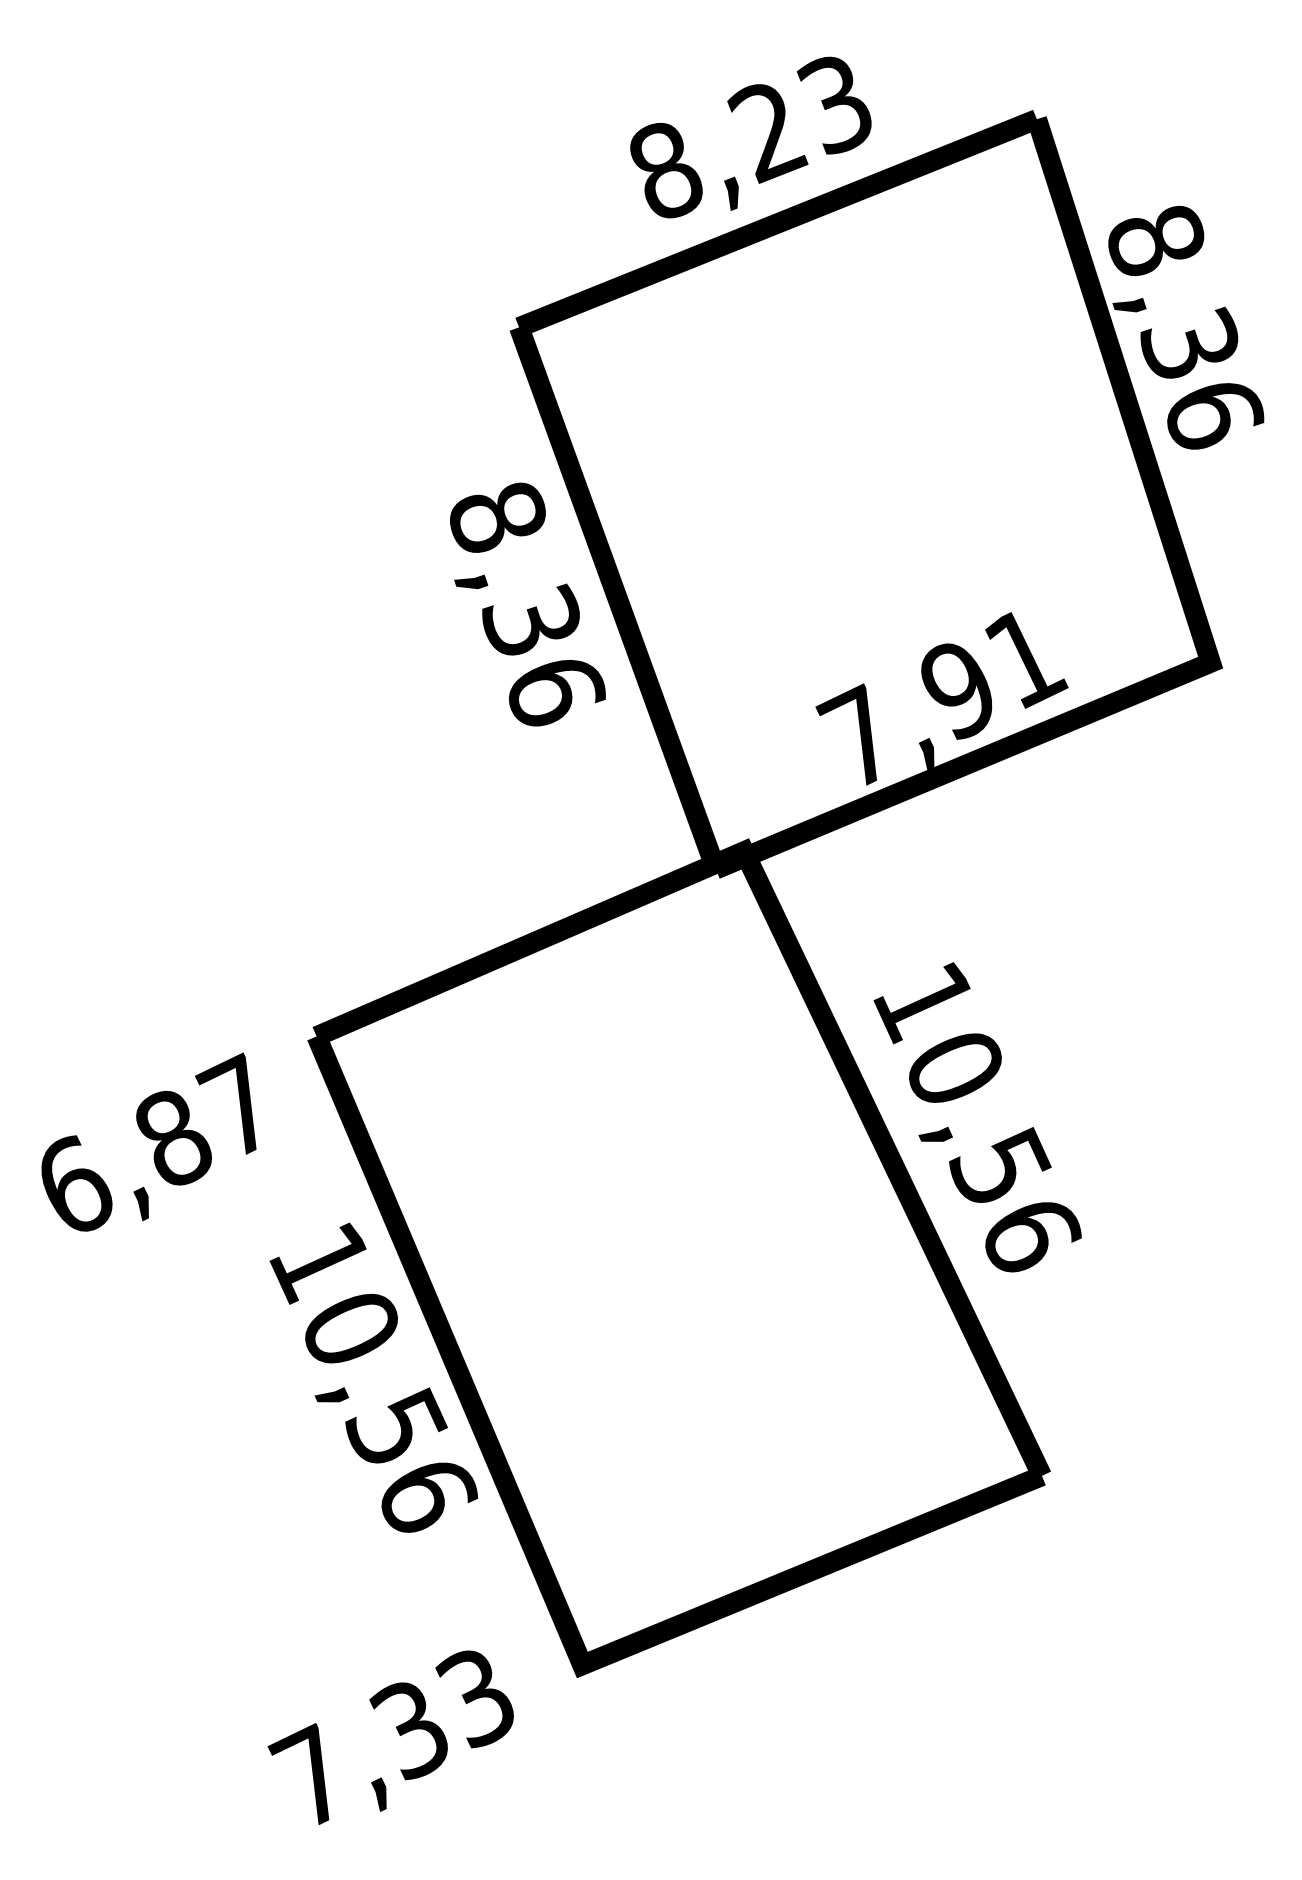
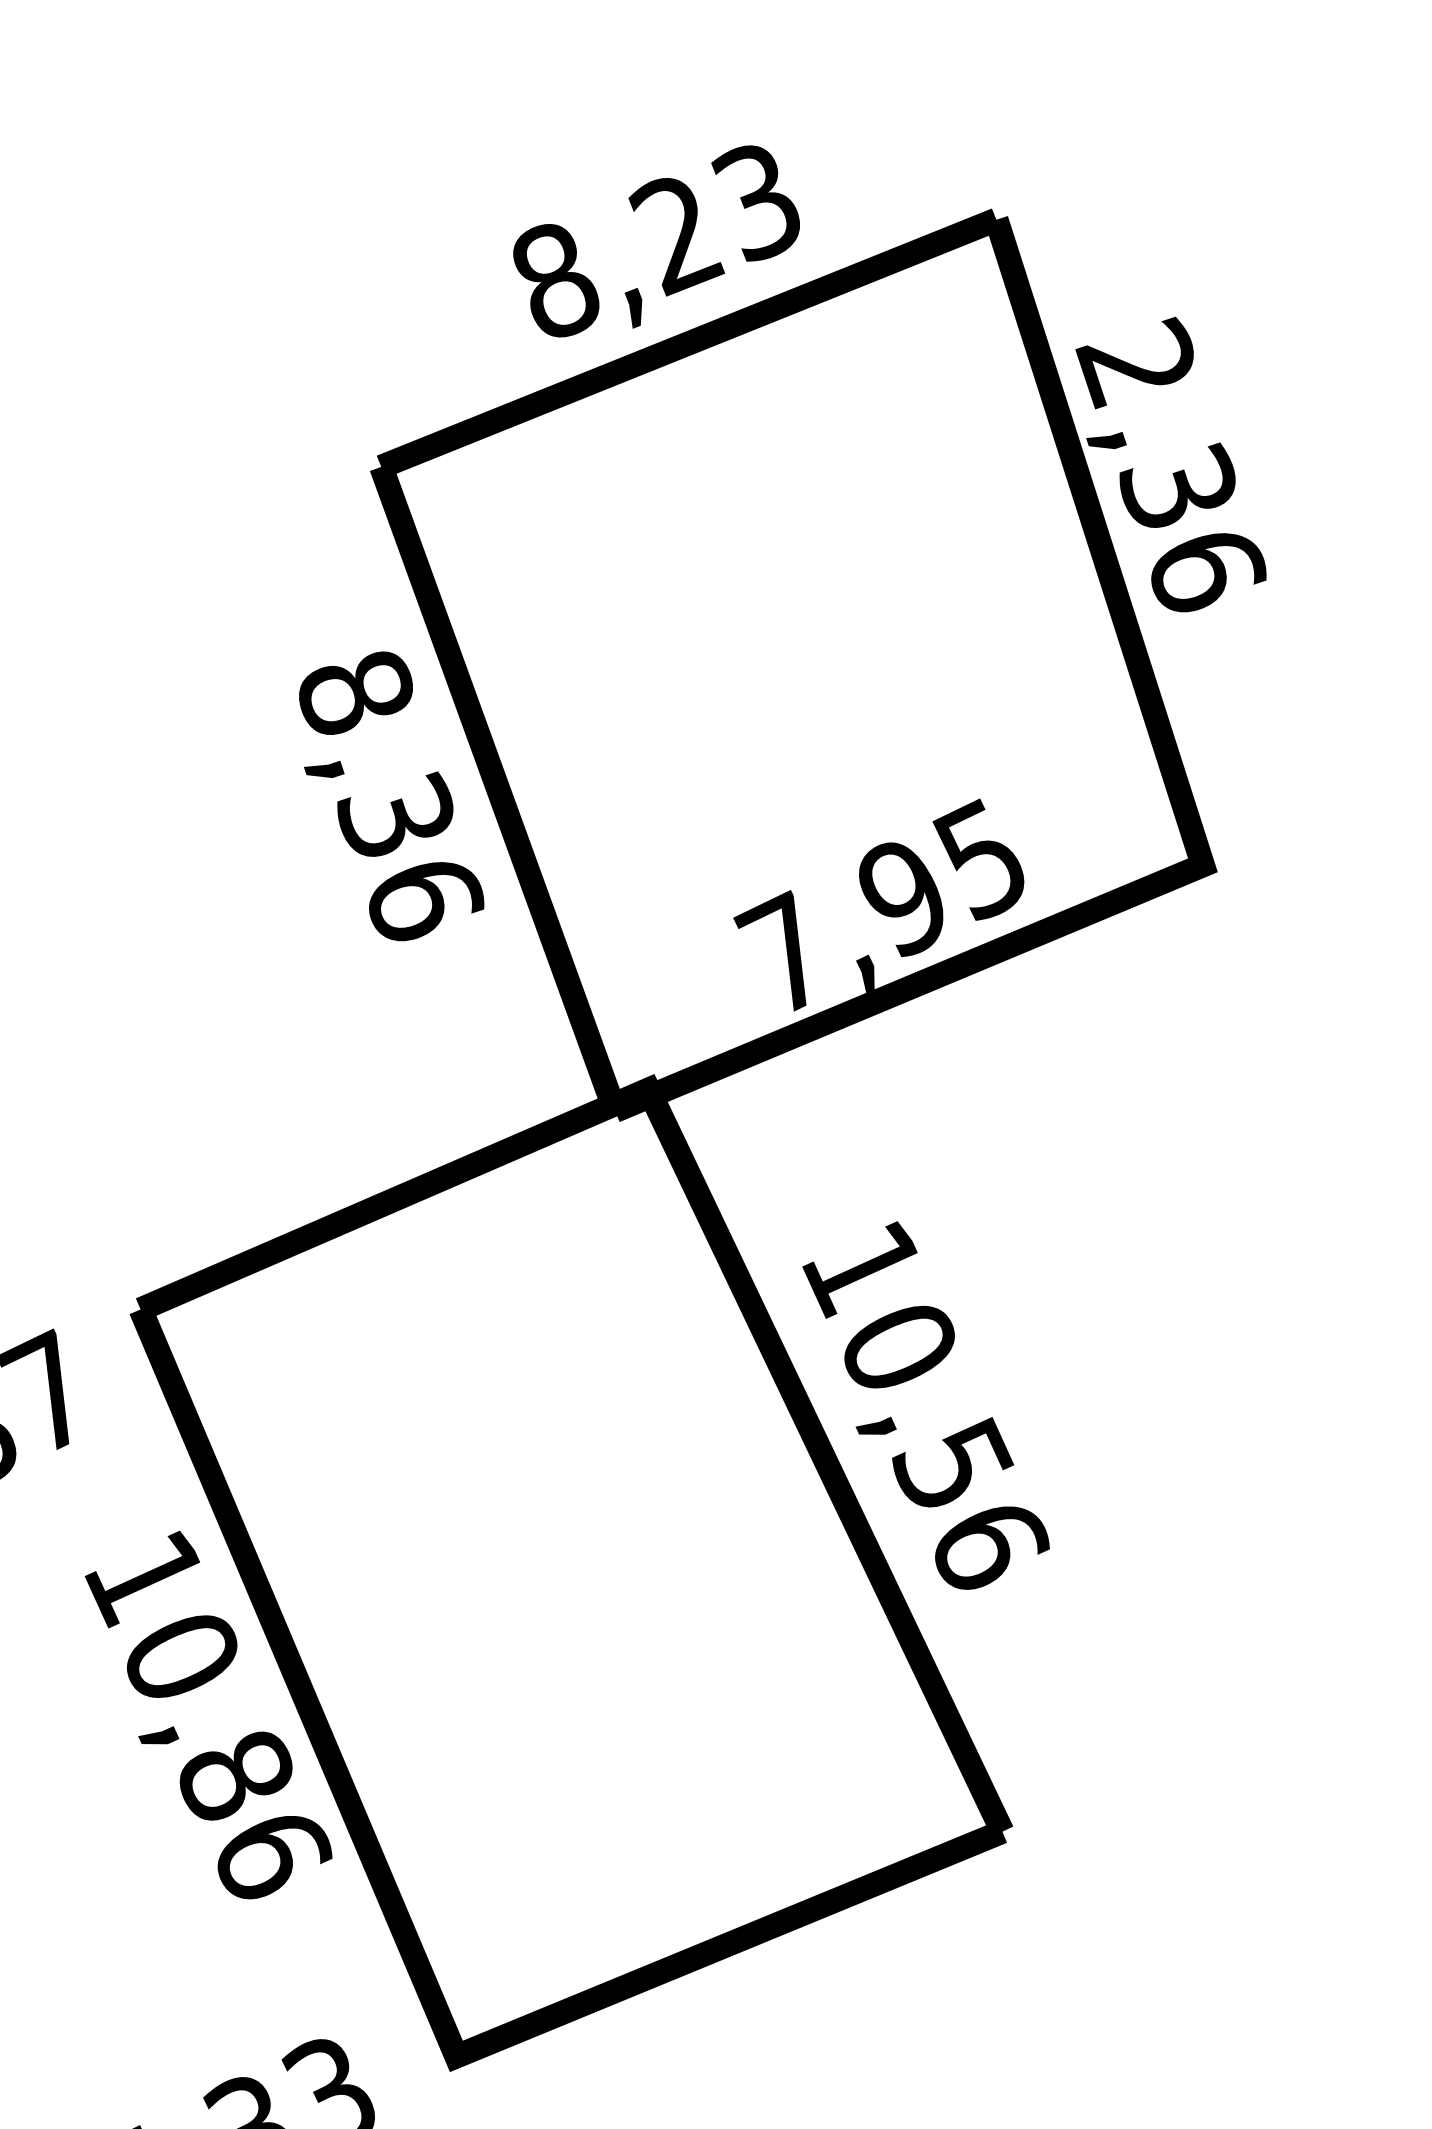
text: (1153, 239) -> (1134, 362), 8,36 -> 2,36
text: (1025, 657) -> (982, 859), 7,91 -> 7,95
text: (396, 1426) -> (235, 1772), 10,56 -> 10,86

